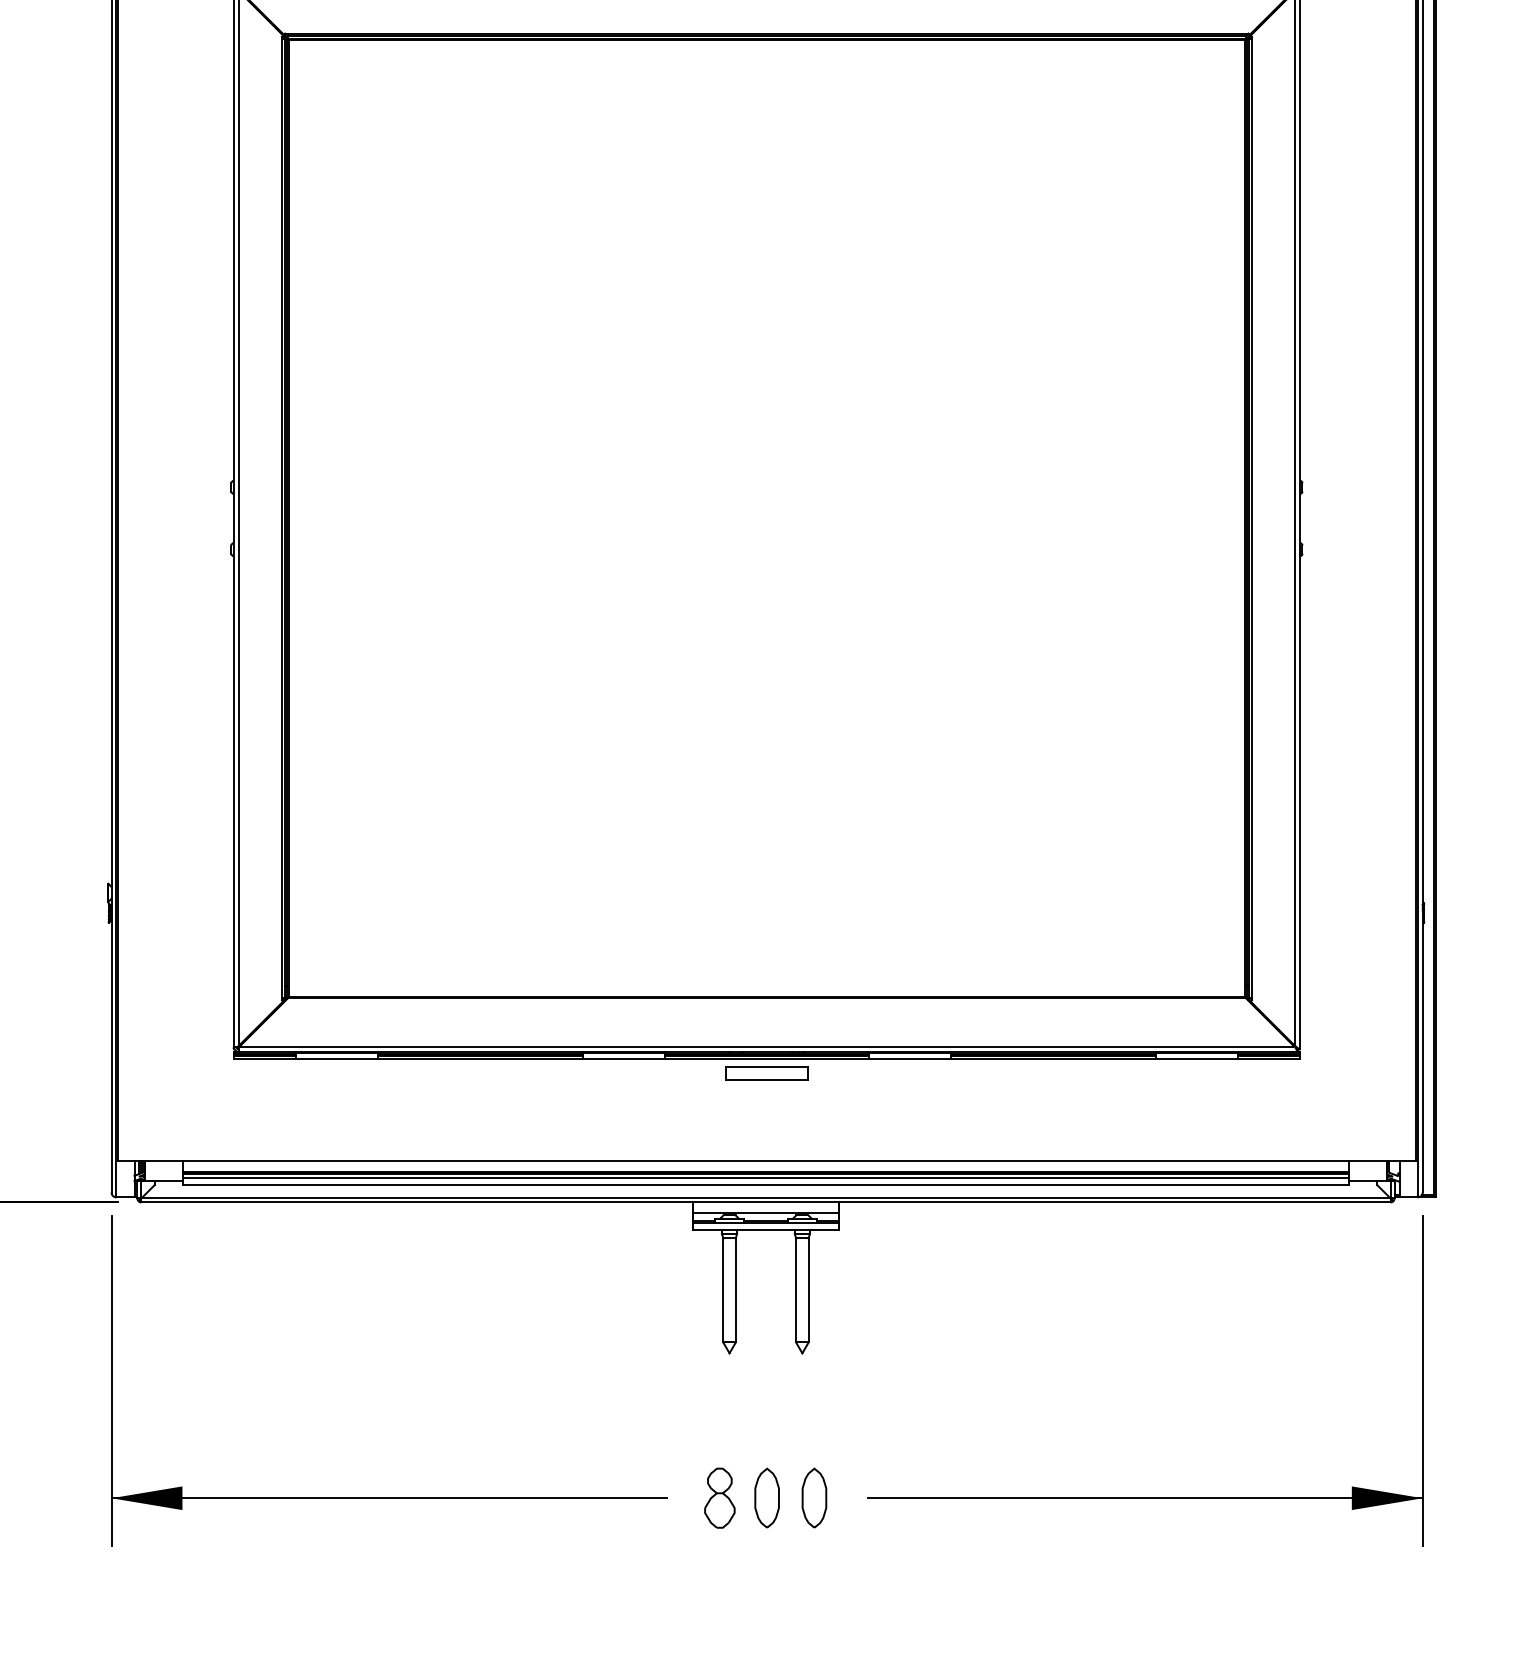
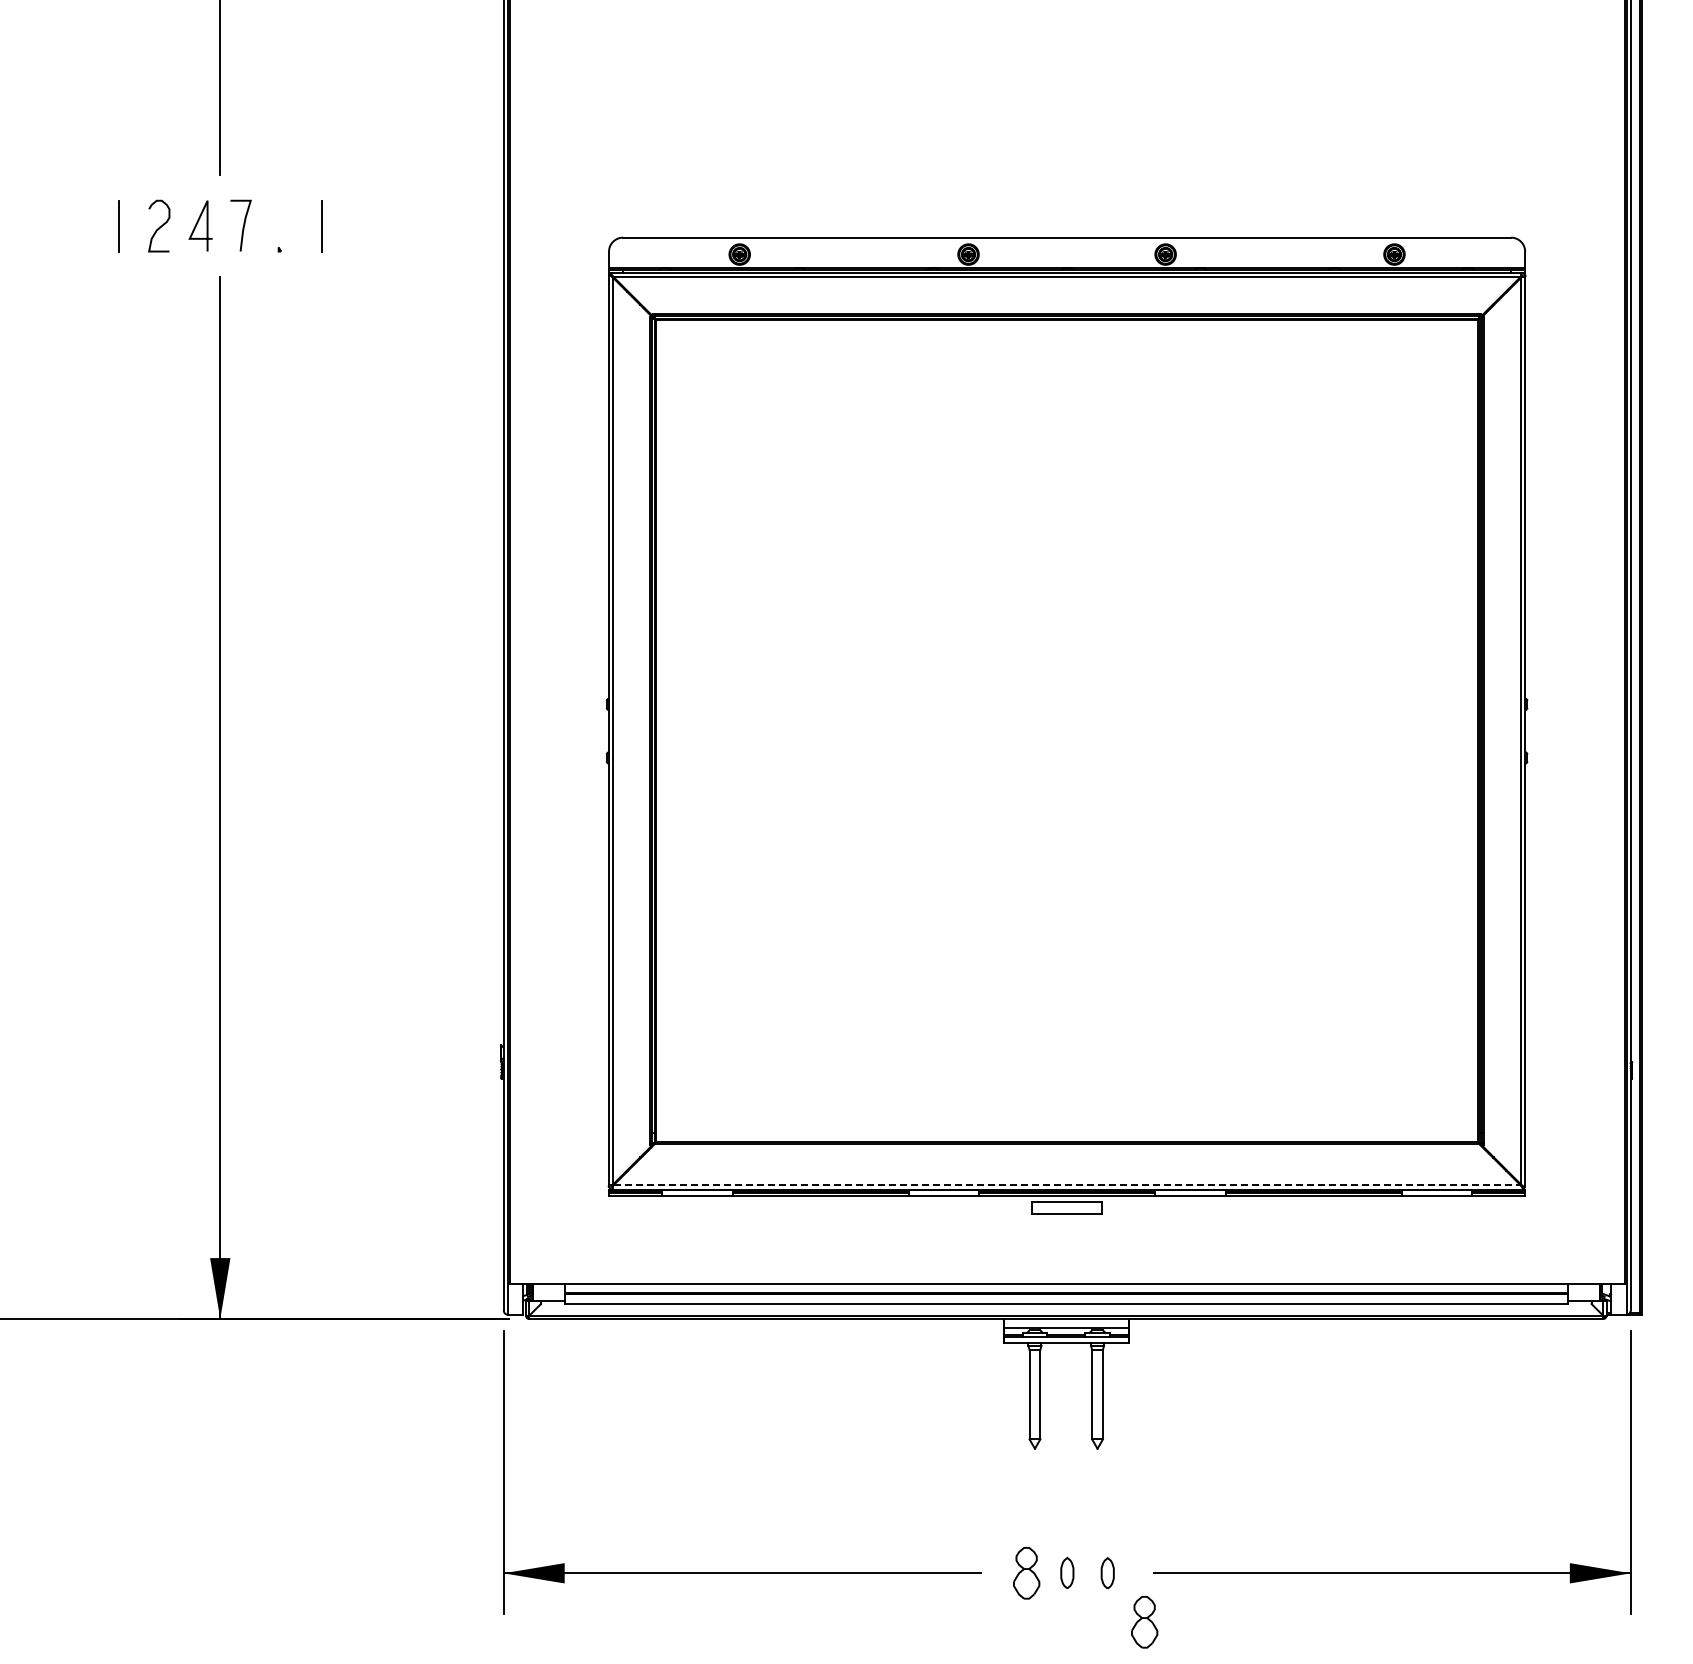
line: (767, 1047) -> (1067, 1185), solid -> dashed
line: (766, 1177) -> (1066, 1297), removed
part: (767, 1497) -> (1067, 1572), size x0.6
part: (813, 1498) -> (1107, 1573), size x0.6
part: (856, 1555) -> (1144, 1622), added

